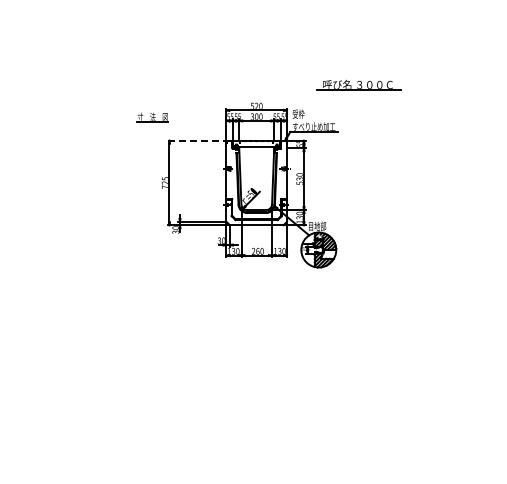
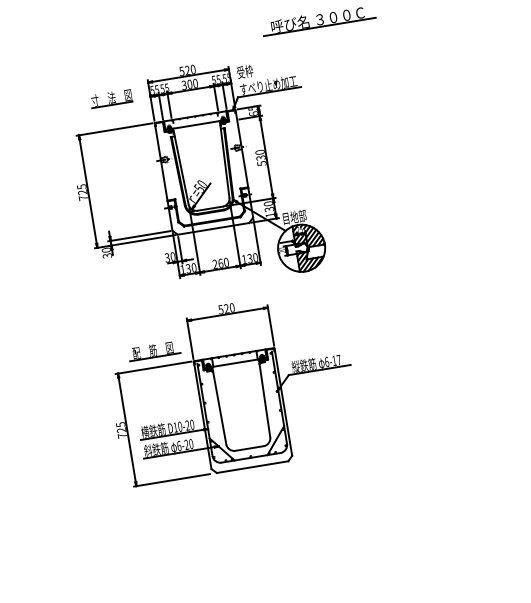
part: (152, 117) -> (111, 98), moved
line: (196, 140) -> (114, 129), dashed -> solid
part: (251, 343) -> (232, 387), added

